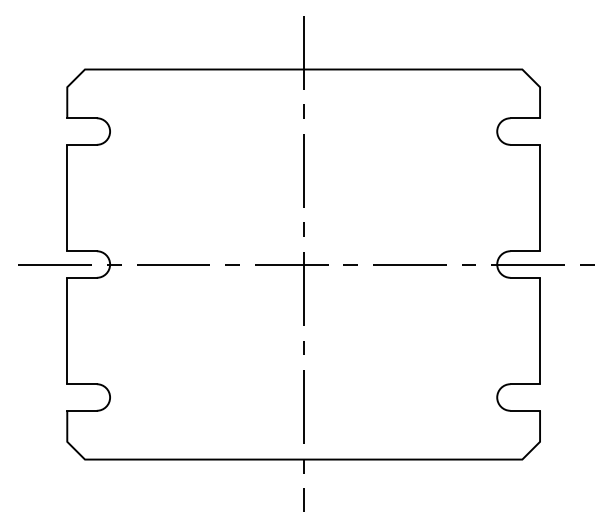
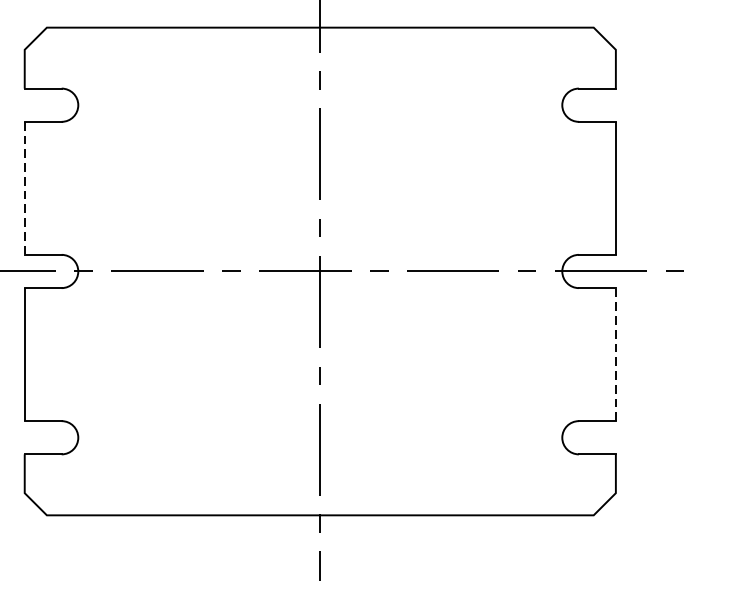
line: (67, 198) -> (25, 188), solid -> dashed
line: (540, 330) -> (616, 353), solid -> dashed

